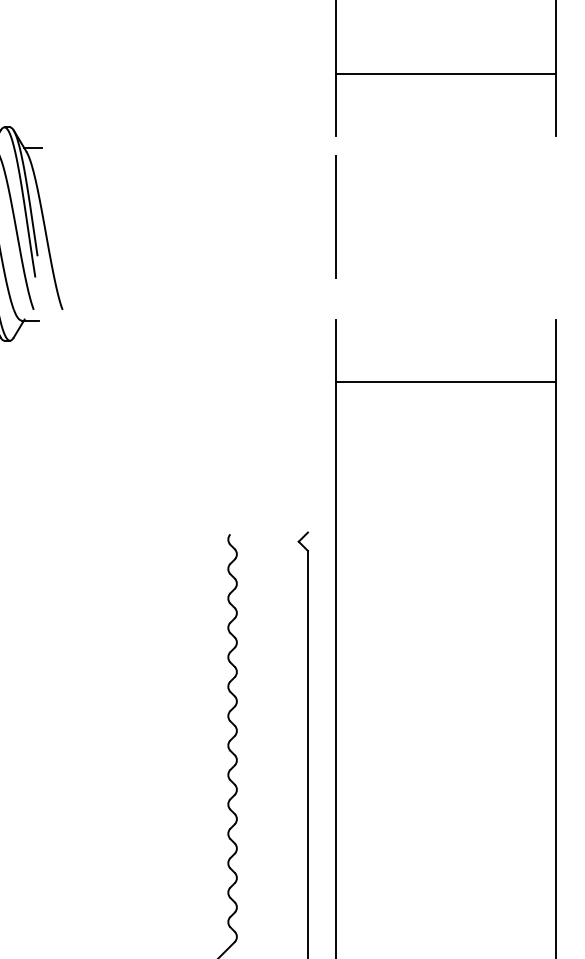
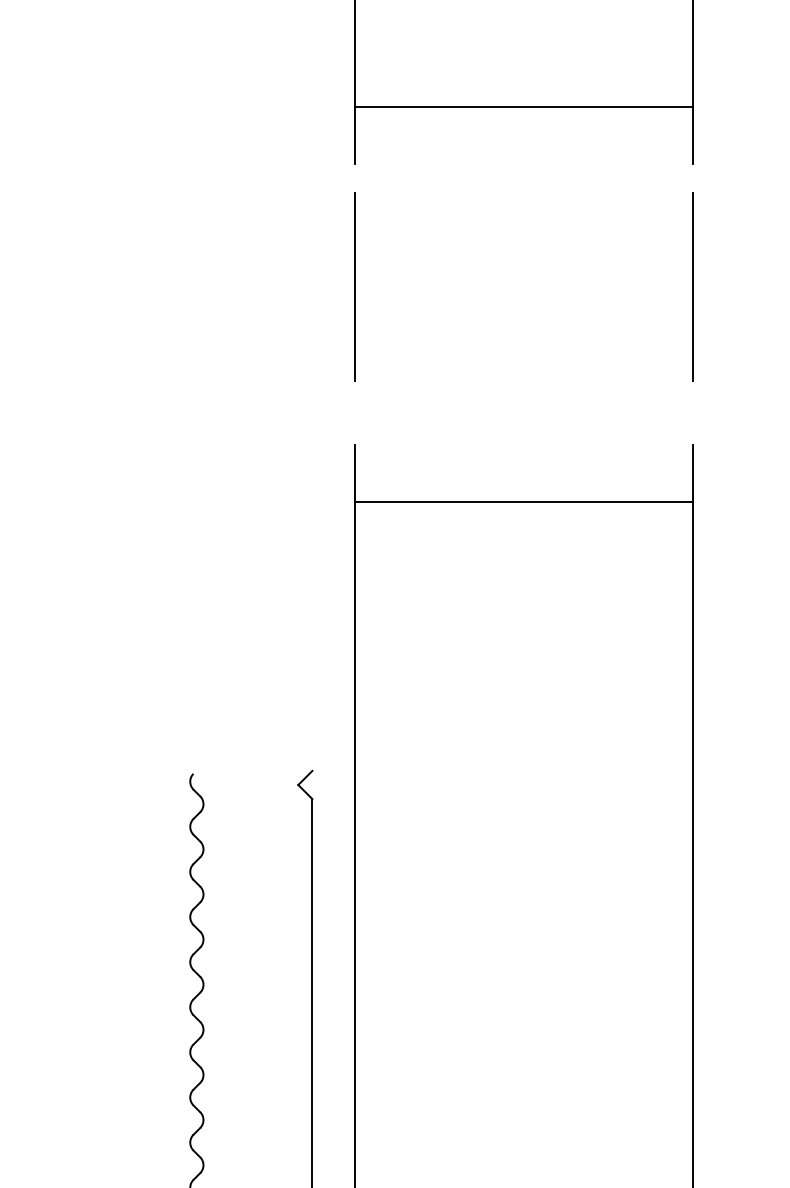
line: (445, 73) -> (523, 107), moved
line: (555, 216) -> (691, 286), added
line: (445, 382) -> (523, 502), moved

